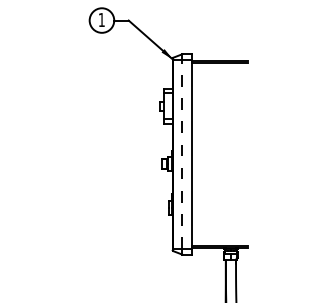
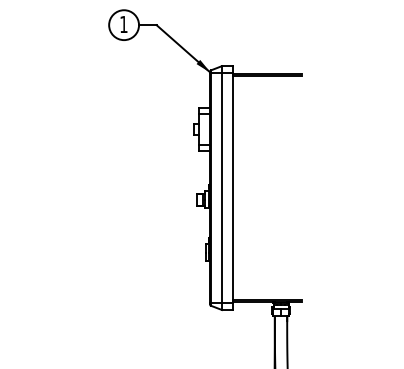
line: (182, 153) -> (222, 186), dashed -> solid

